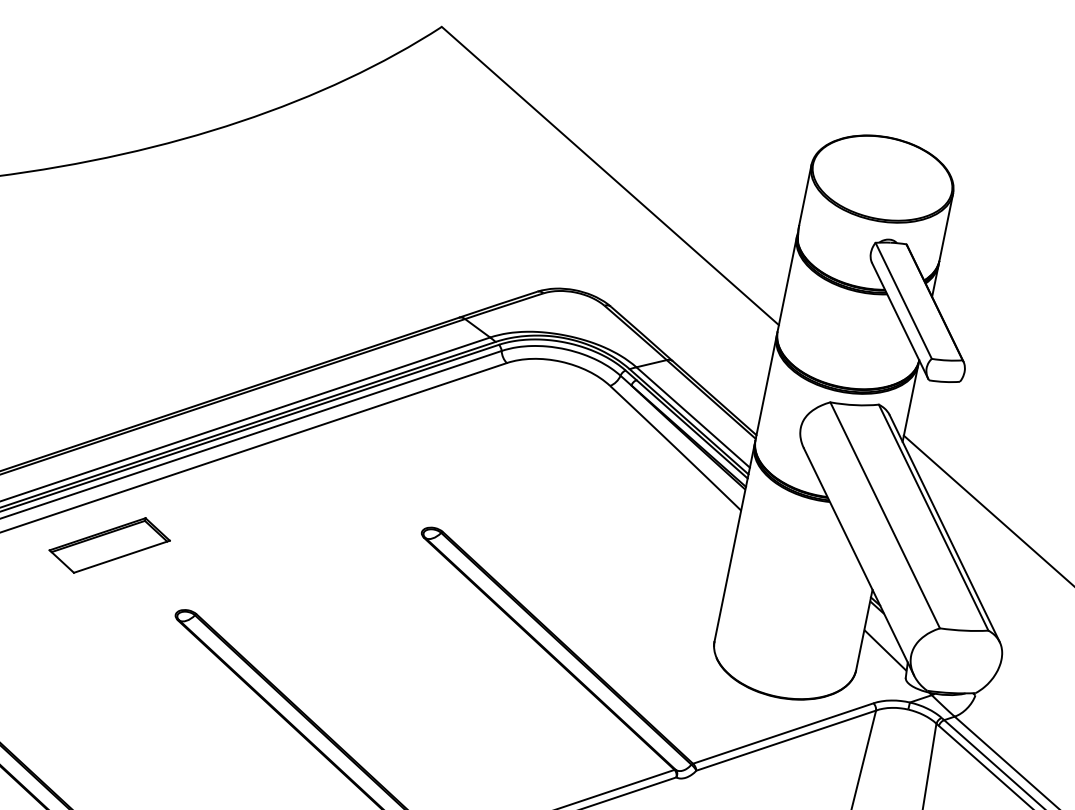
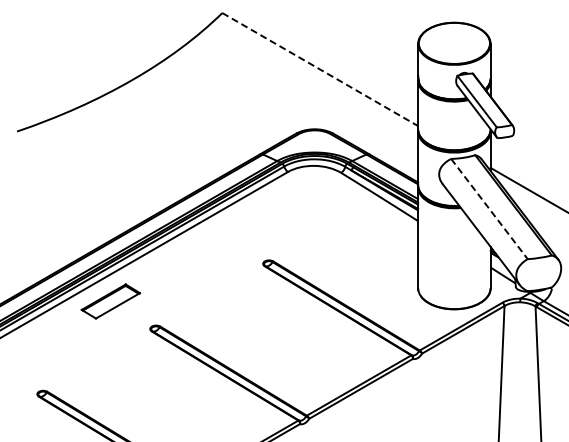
line: (610, 176) -> (320, 69), solid -> dashed
line: (885, 516) -> (489, 209), solid -> dashed

